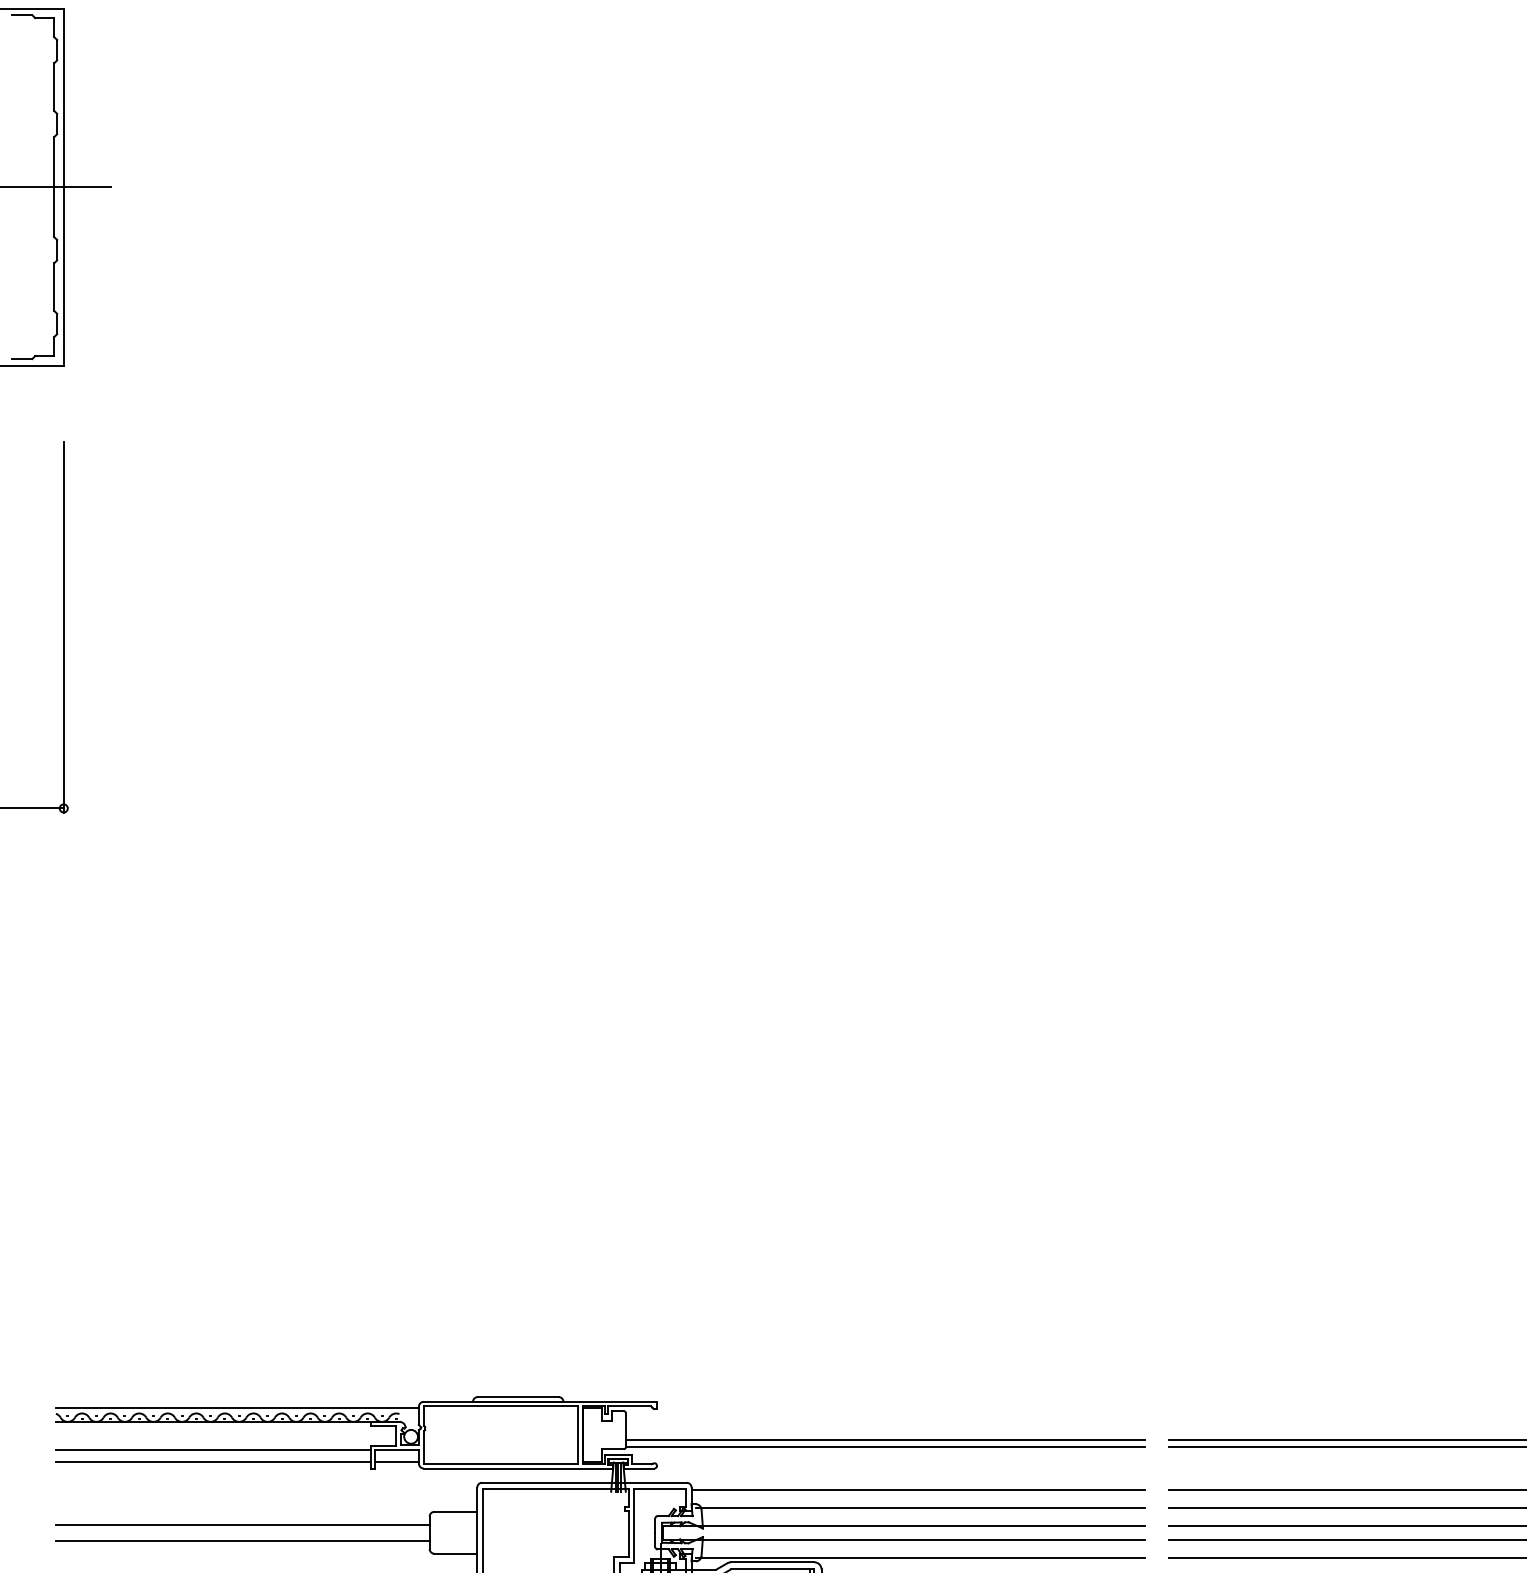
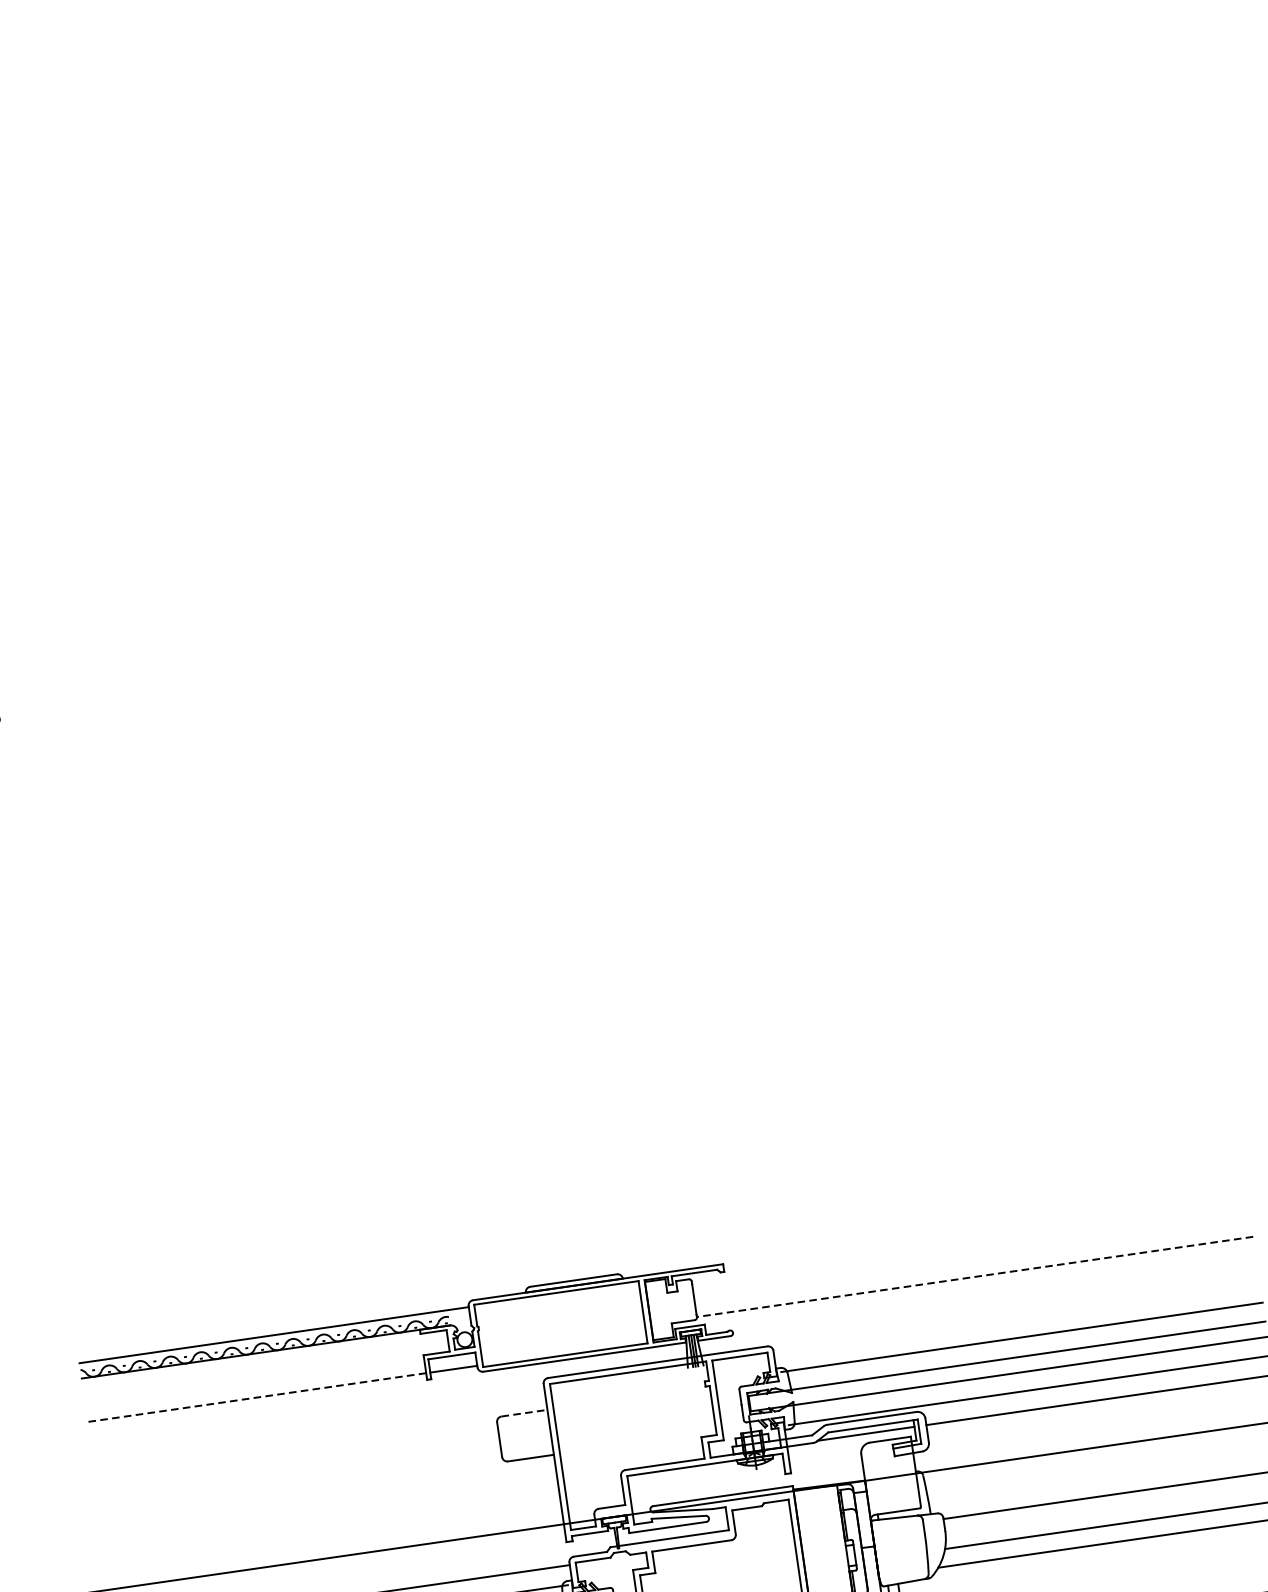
line: (885, 1439) -> (973, 1269), removed
line: (885, 1446) -> (975, 1276), solid -> dashed
line: (213, 1449) -> (255, 1383), removed
line: (213, 1462) -> (257, 1397), solid -> dashed
line: (917, 1489) -> (1015, 1317), removed
line: (456, 1511) -> (525, 1412), solid -> dashed
line: (242, 1524) -> (297, 1459), removed
line: (242, 1540) -> (300, 1476), removed

